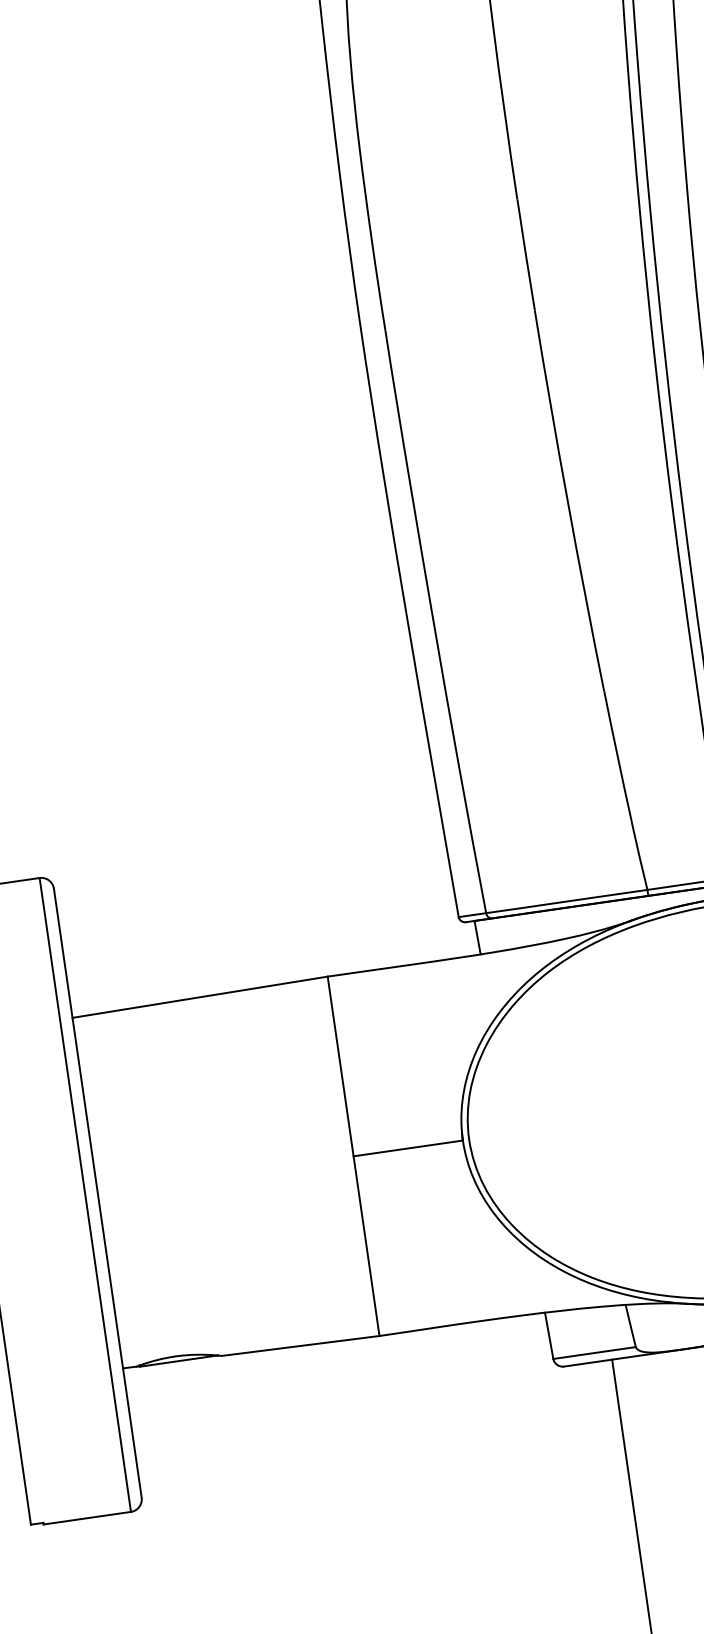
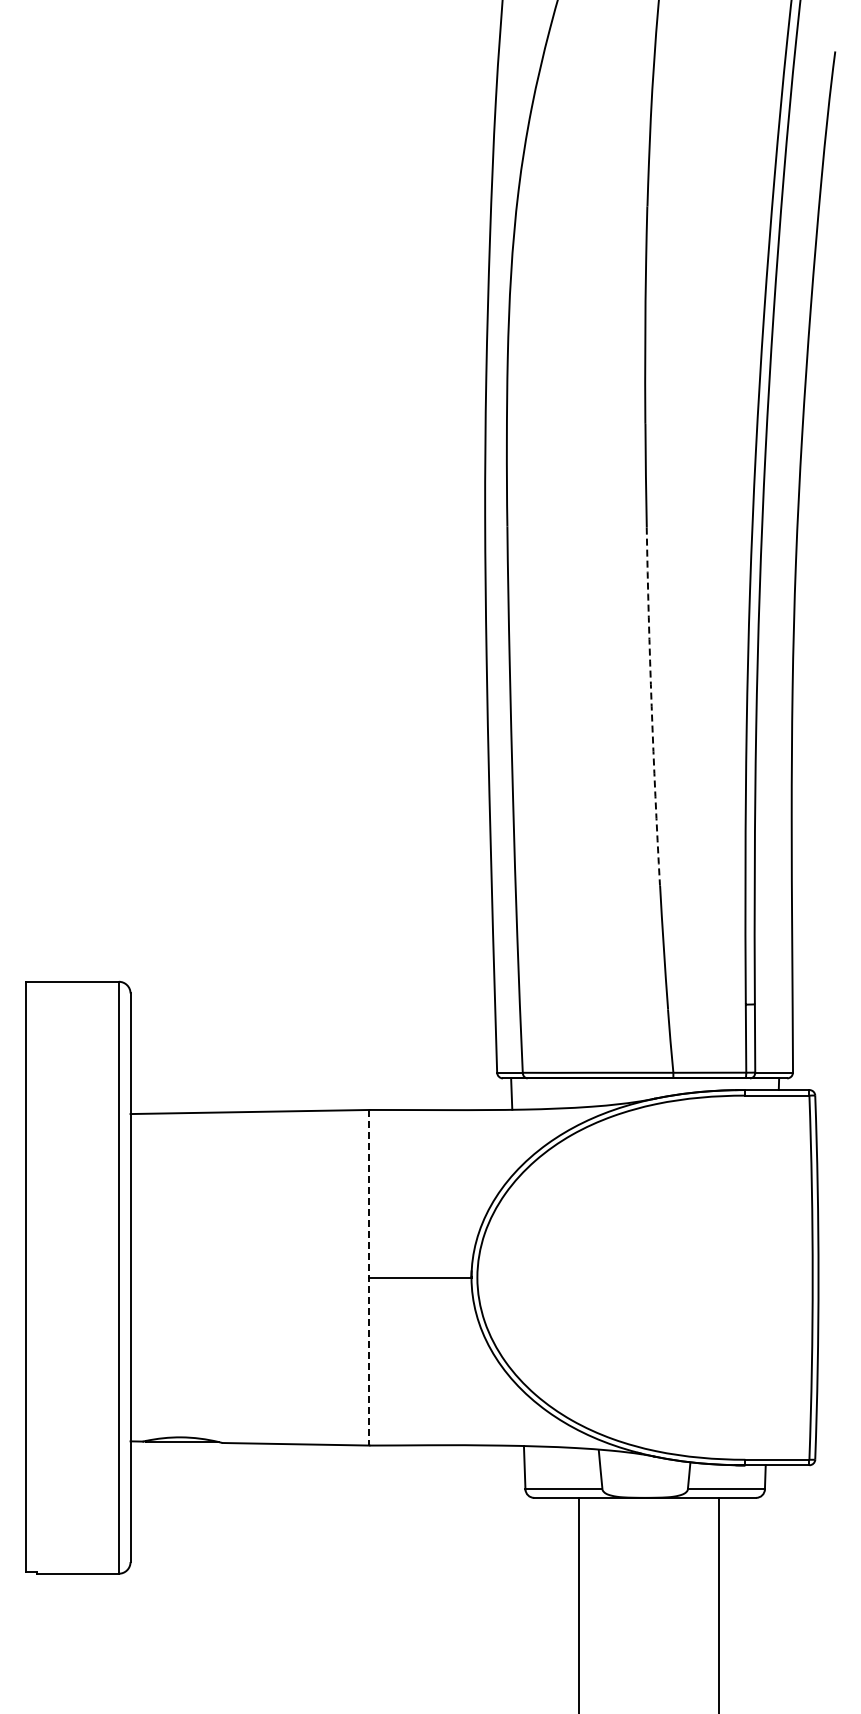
arc: (567, 501) -> (651, 706), solid -> dashed
line: (353, 1156) -> (369, 1277), solid -> dashed

